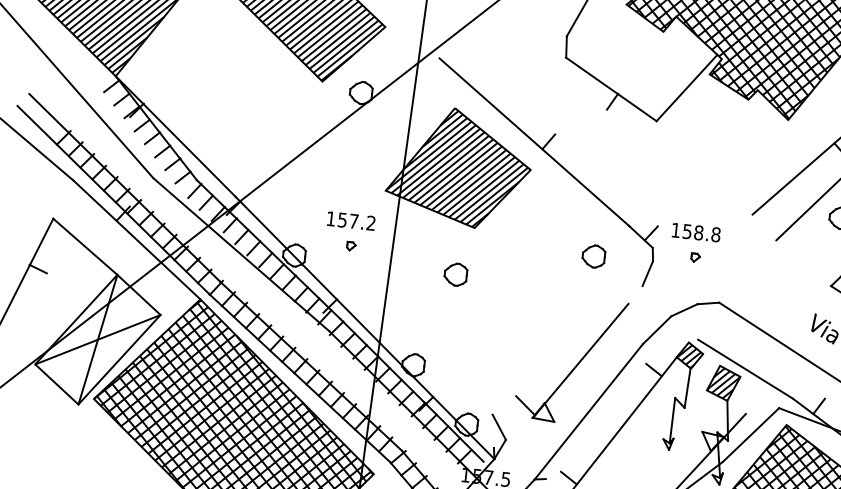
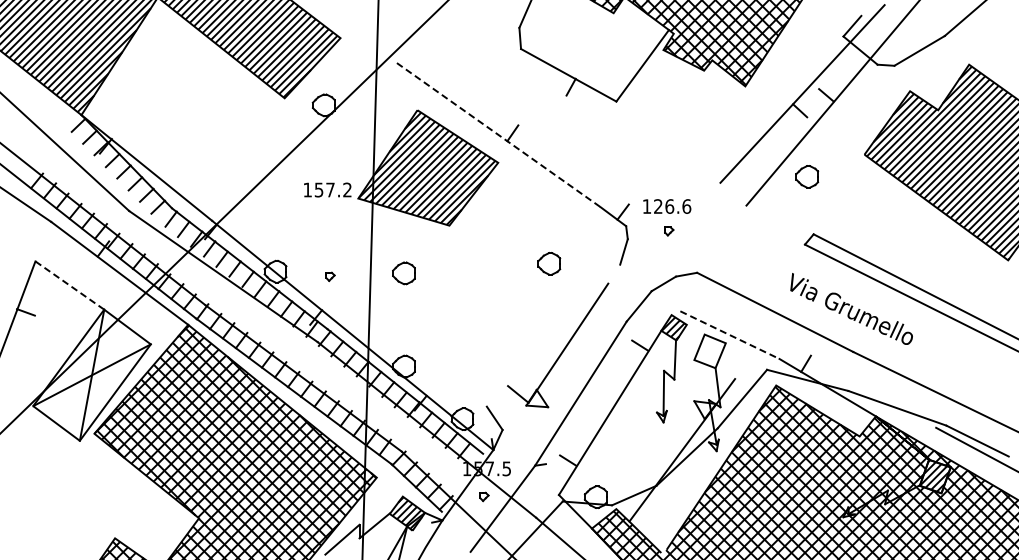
line: (534, 142) -> (498, 135), solid -> dashed
text: (351, 220) -> (327, 189), moved
text: (701, 233) -> (672, 206), 158.8 -> 126.6
line: (85, 246) -> (69, 285), solid -> dashed
part: (351, 246) -> (330, 276), moved
part: (594, 256) -> (549, 263), moved
part: (455, 274) -> (403, 273), moved
line: (746, 369) -> (730, 335), solid -> dashed
hatch: (723, 383) -> (709, 351), removed

